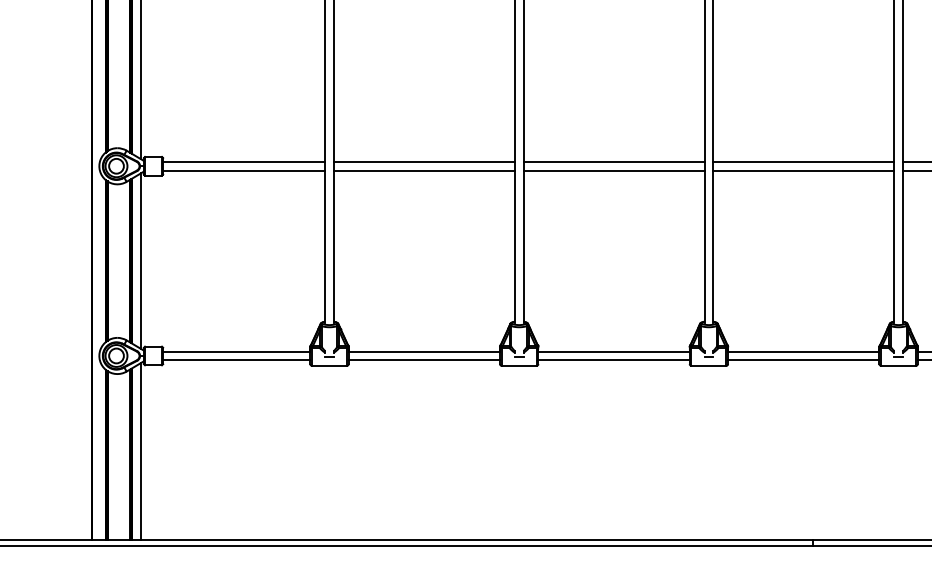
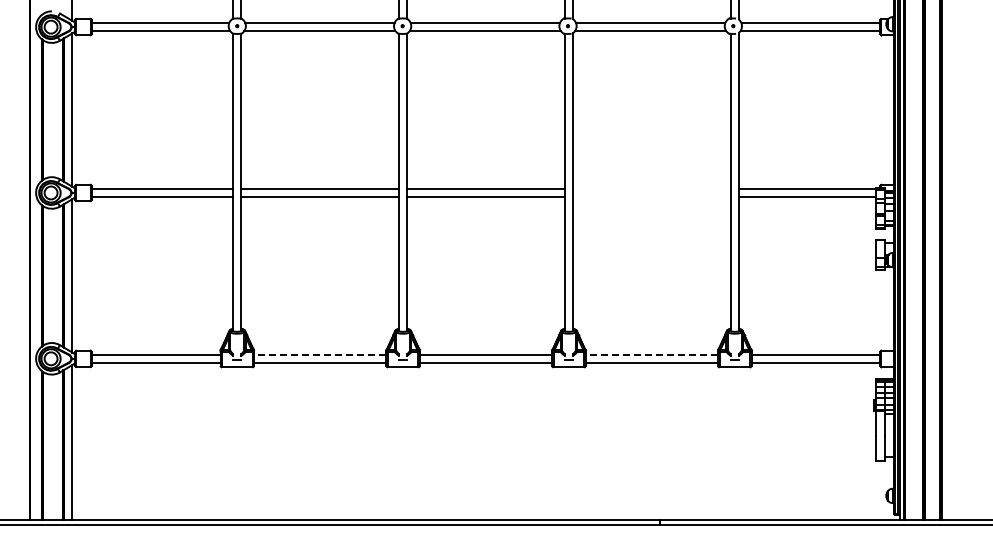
line: (803, 162) -> (651, 189), removed
line: (803, 170) -> (651, 196), removed
line: (423, 351) -> (319, 354), solid -> dashed
line: (803, 351) -> (651, 354), solid -> dashed

